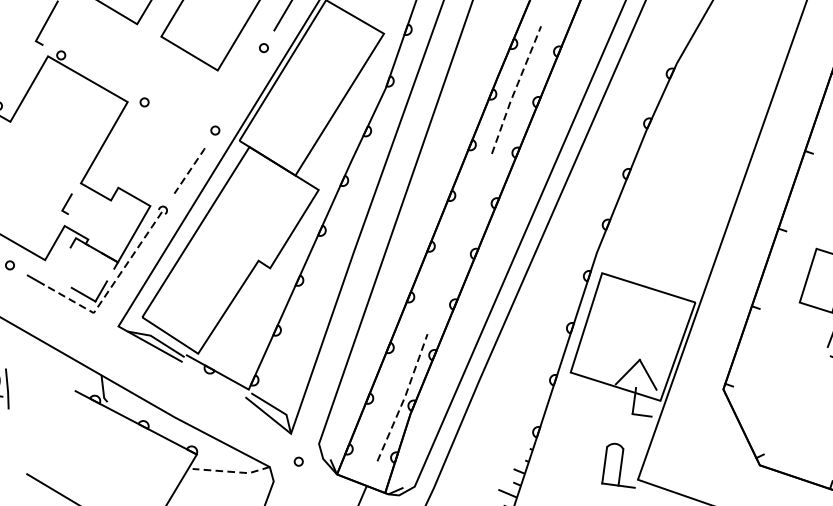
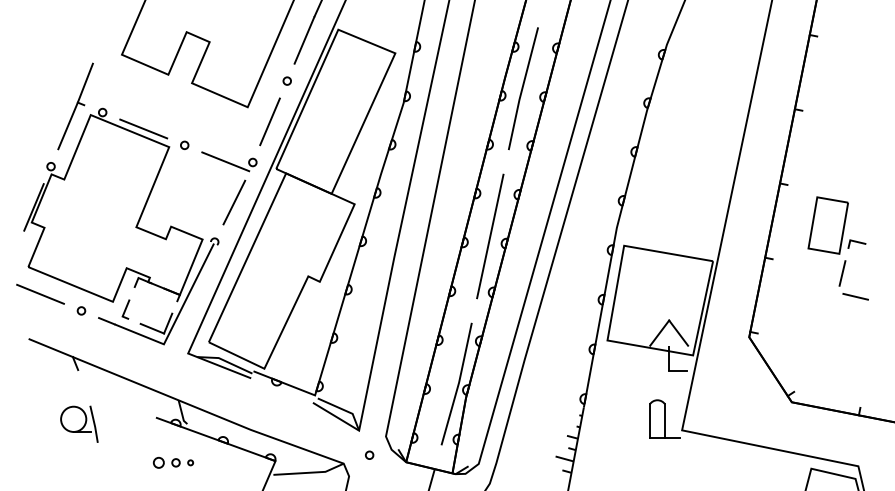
line: (21, 64) -> (67, 125), added
line: (102, 78) -> (143, 128), added
line: (239, 88) -> (269, 121), added
line: (515, 90) -> (522, 89), dashed -> solid
line: (186, 125) -> (225, 161), added
line: (189, 170) -> (234, 202), dashed -> solid
line: (66, 203) -> (125, 309), moved
line: (459, 244) -> (490, 236), added
line: (110, 287) -> (176, 318), dashed -> solid
line: (404, 397) -> (458, 383), dashed -> solid
part: (87, 441) -> (173, 462), added
line: (231, 471) -> (309, 472), dashed -> solid

